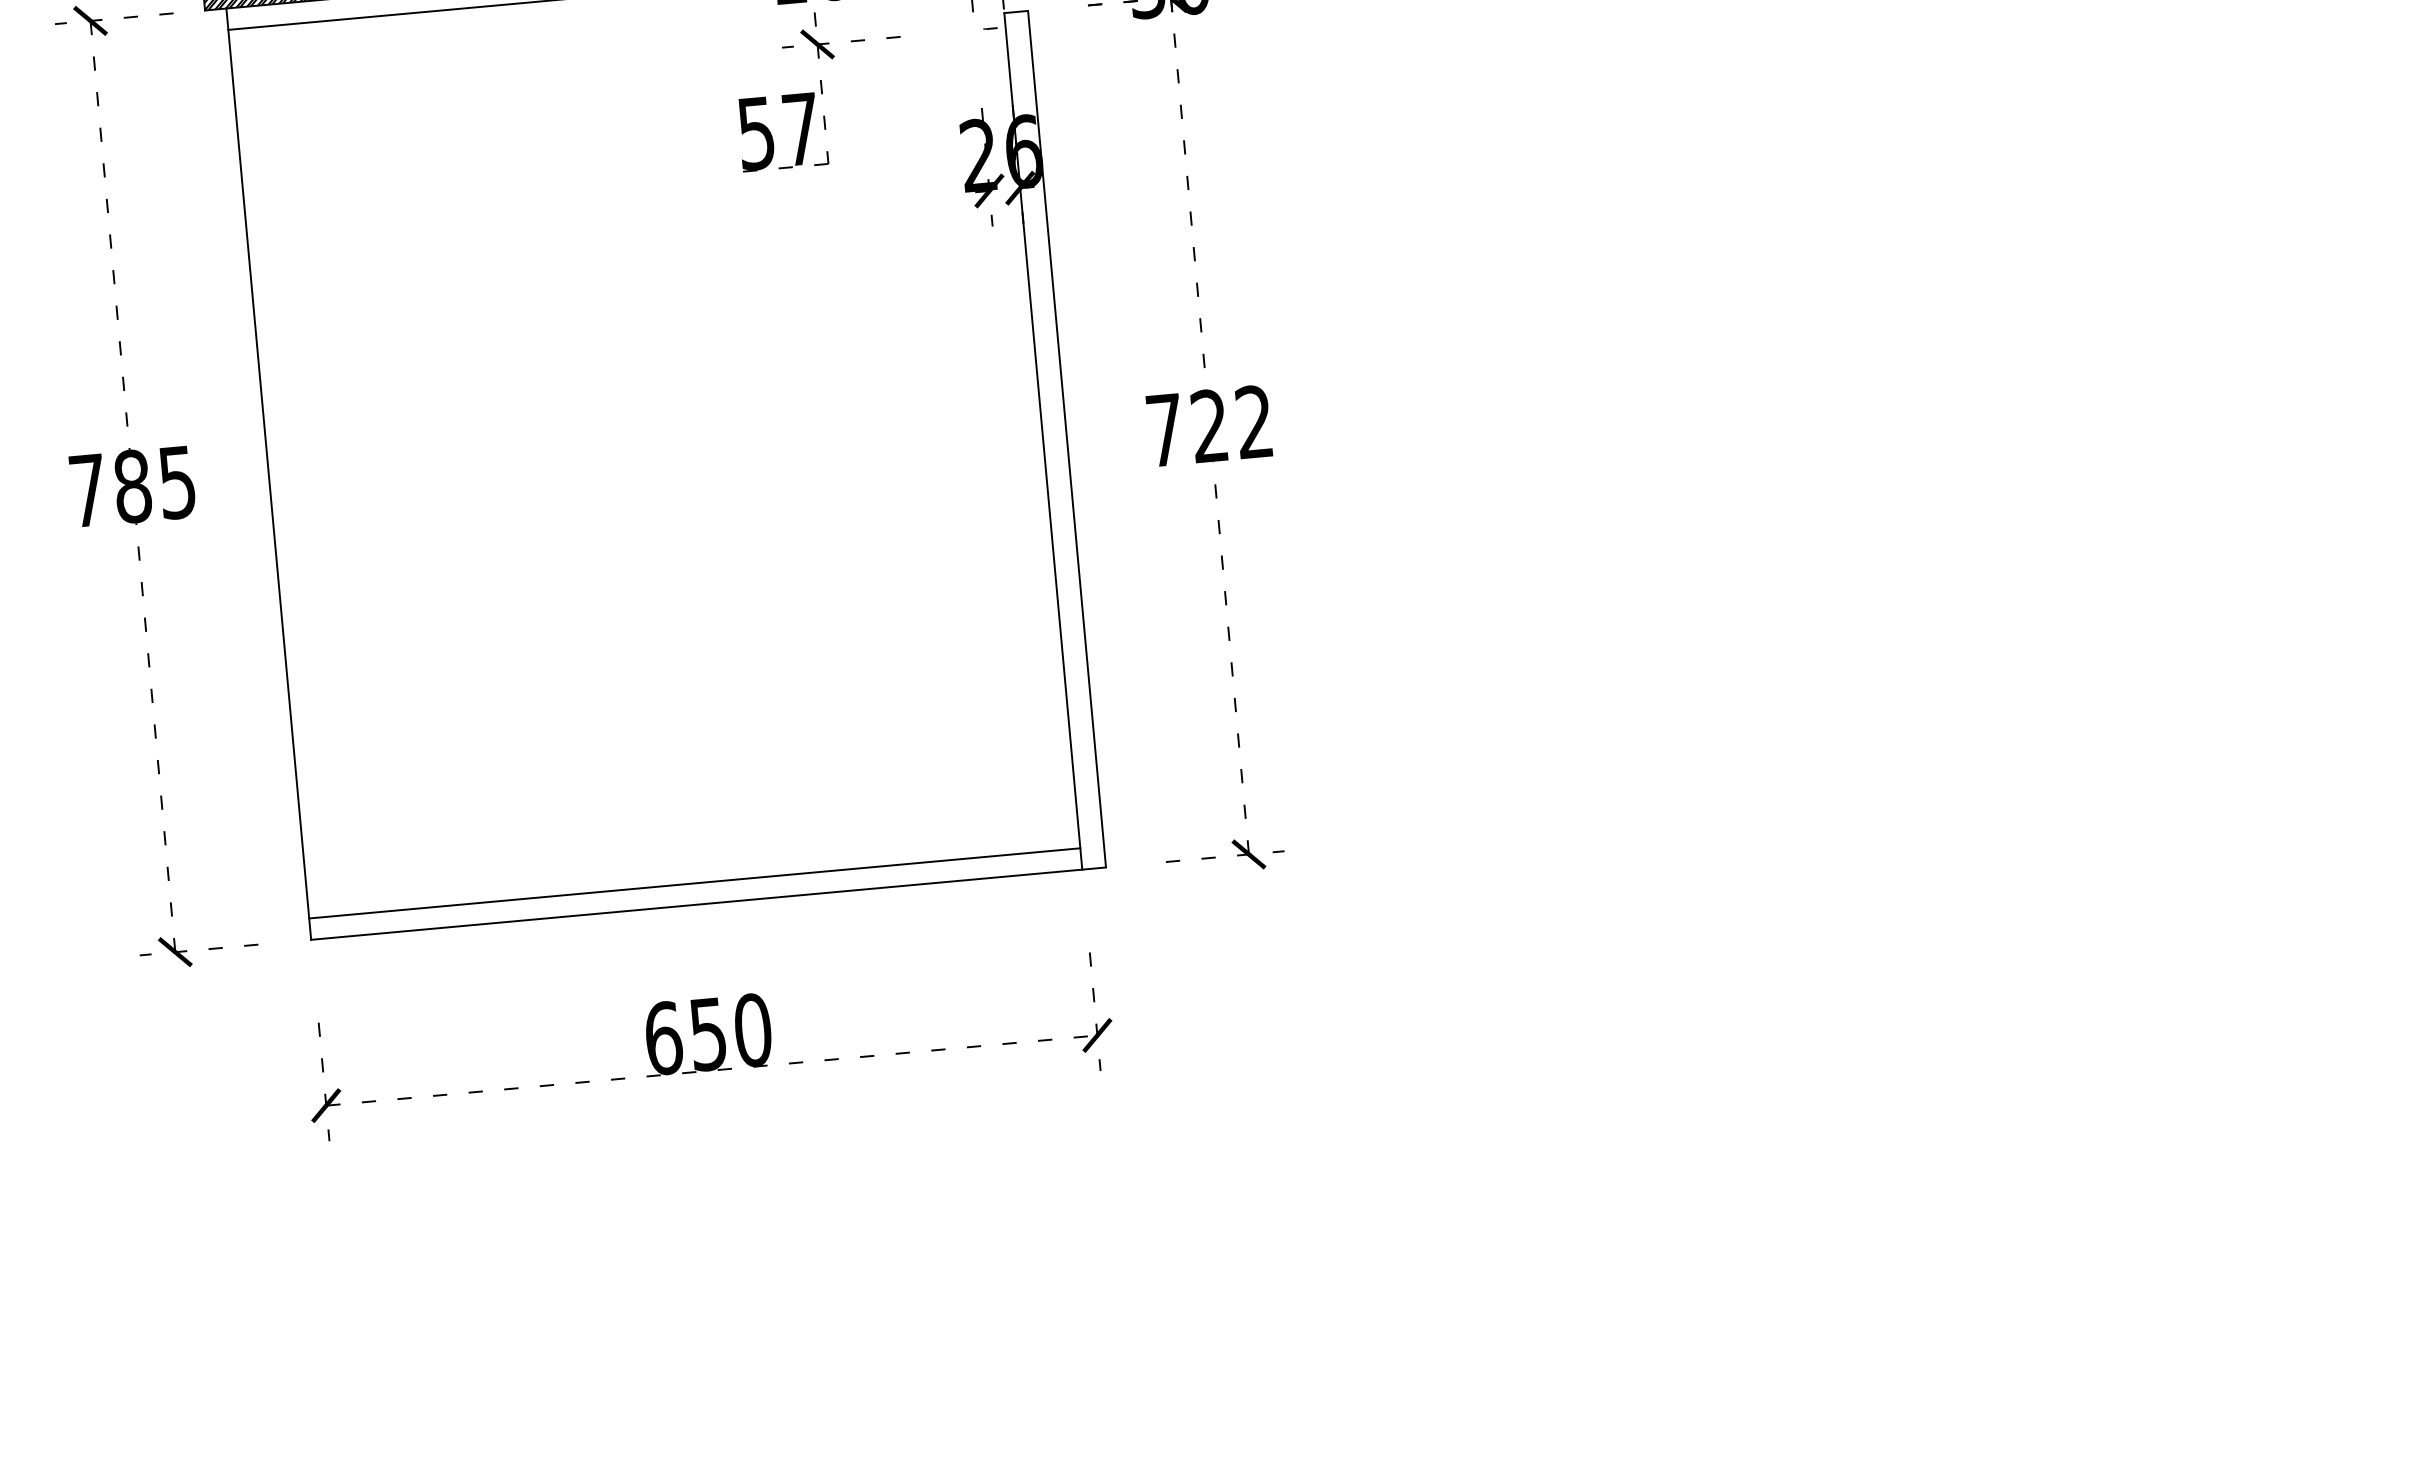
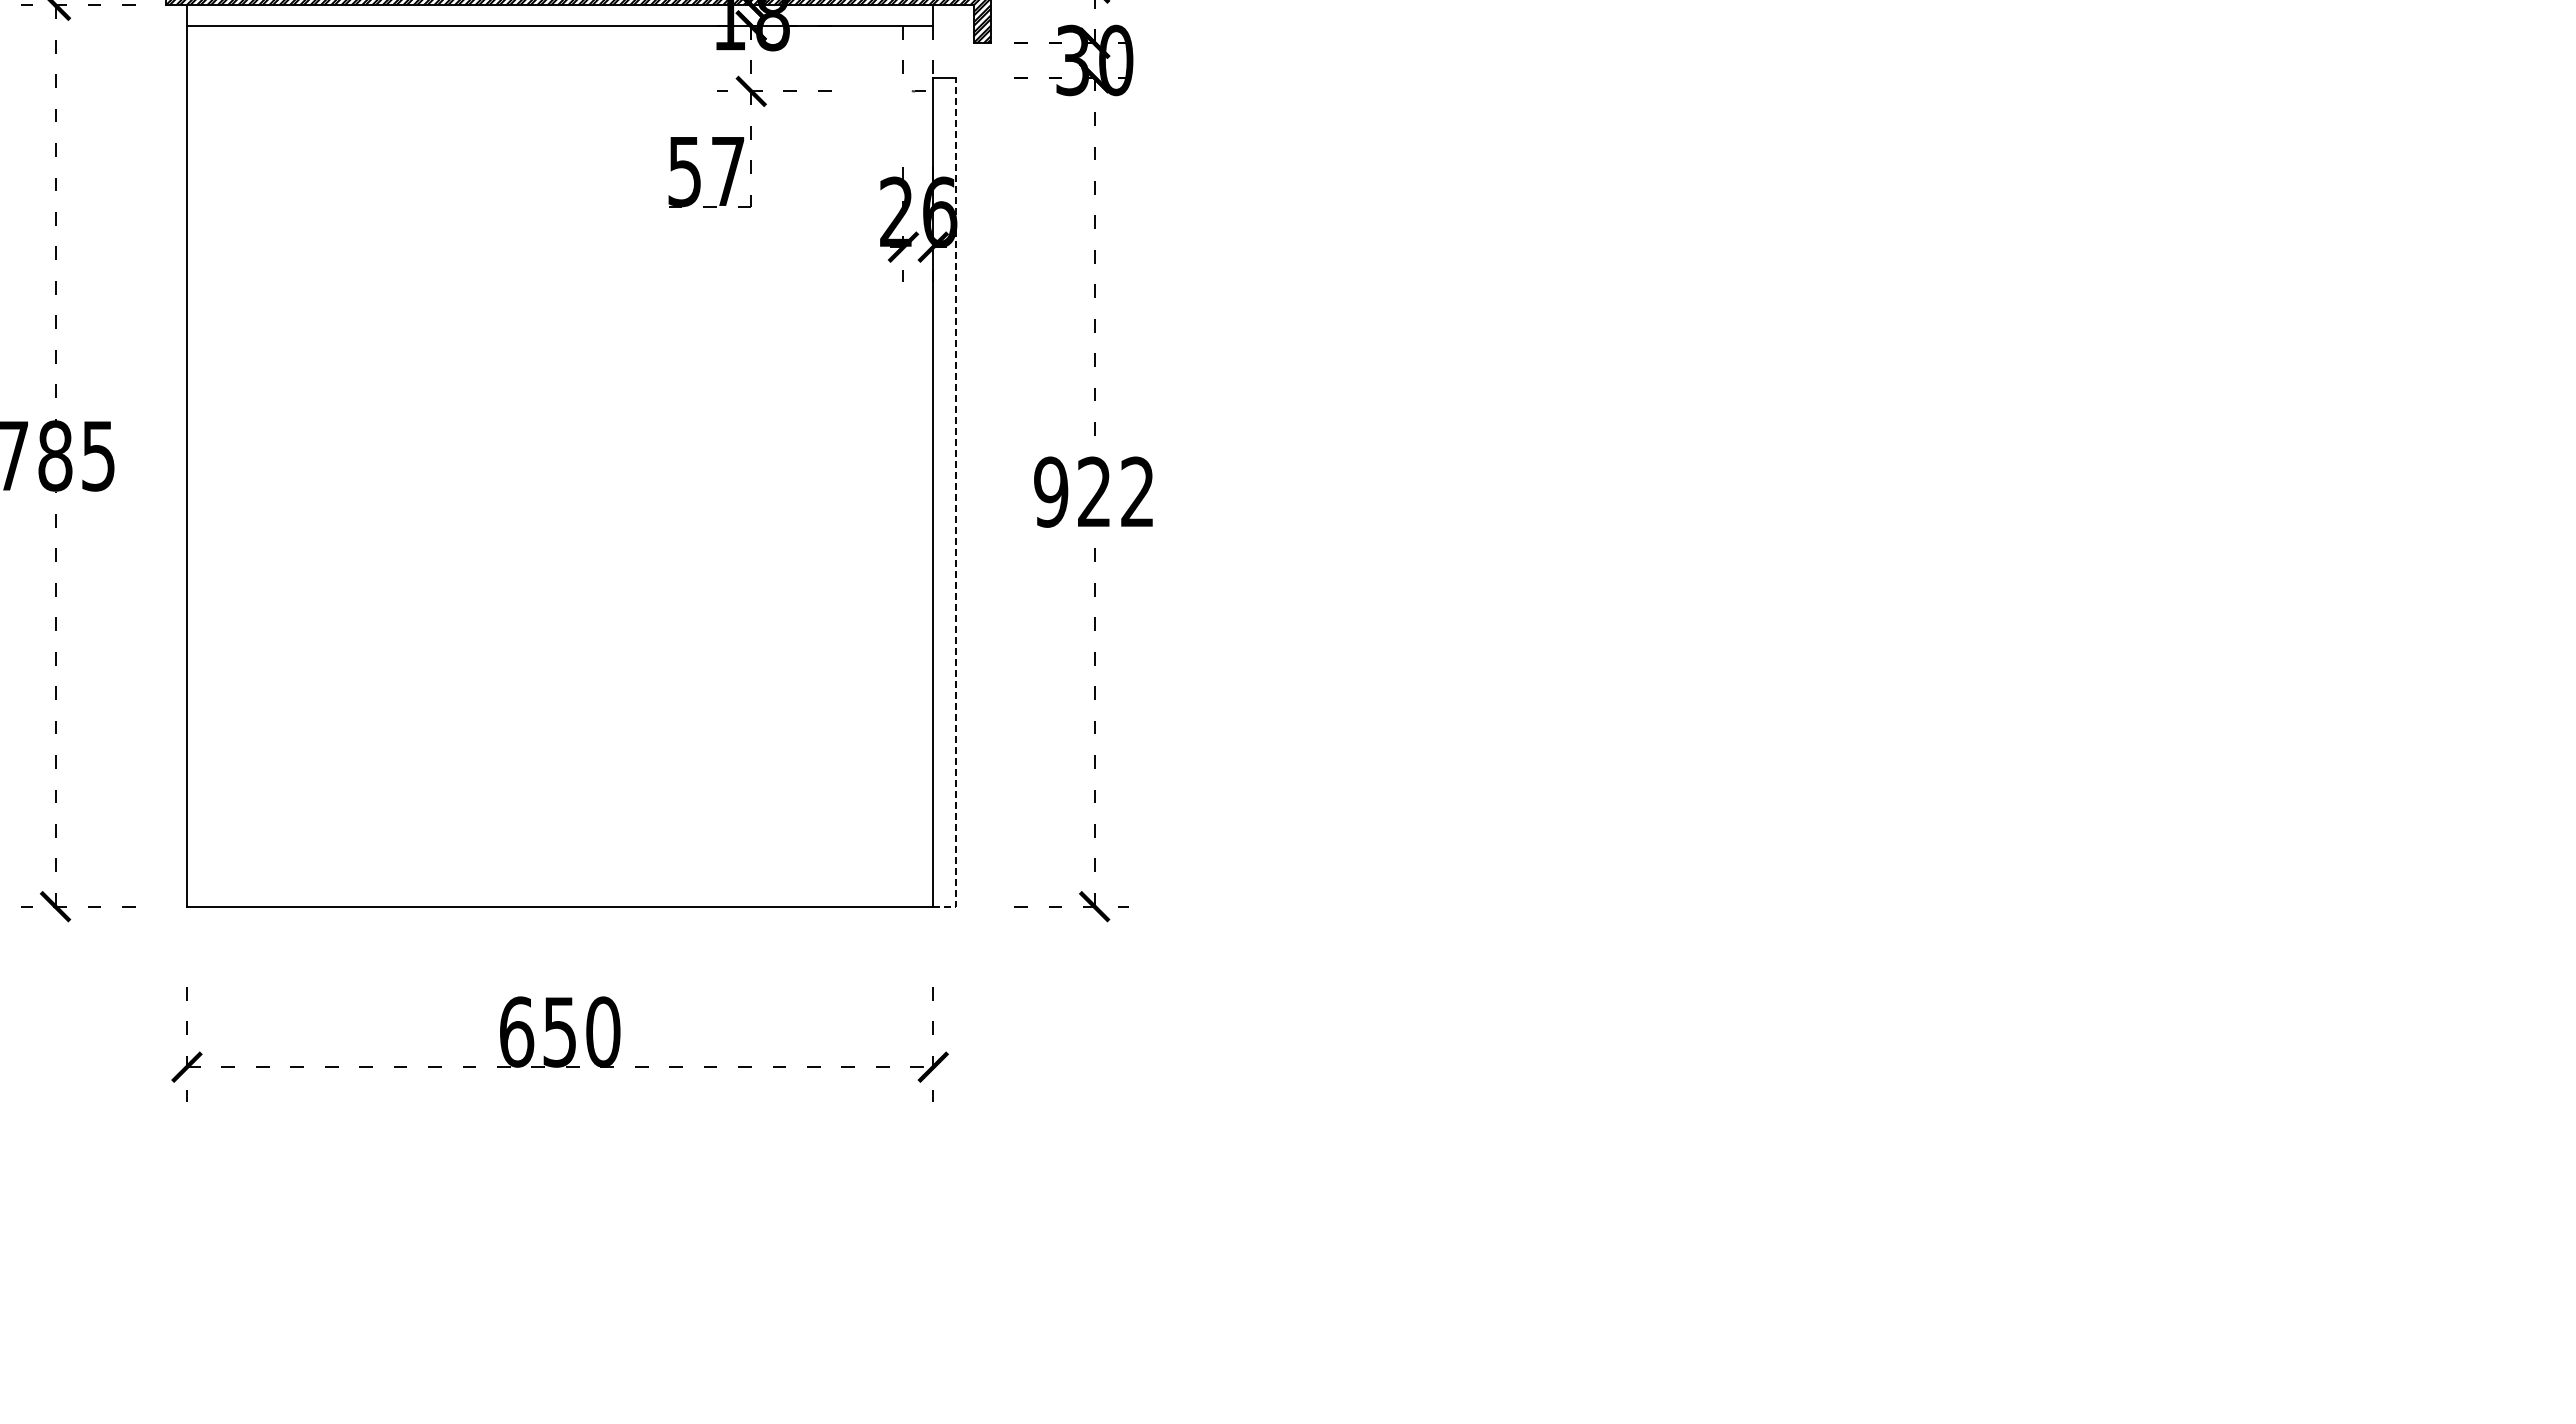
text: (1165, 429) -> (1051, 491), 722 -> 922
line: (1068, 450) -> (956, 503), solid -> dashed
line: (694, 883) -> (559, 886), removed

